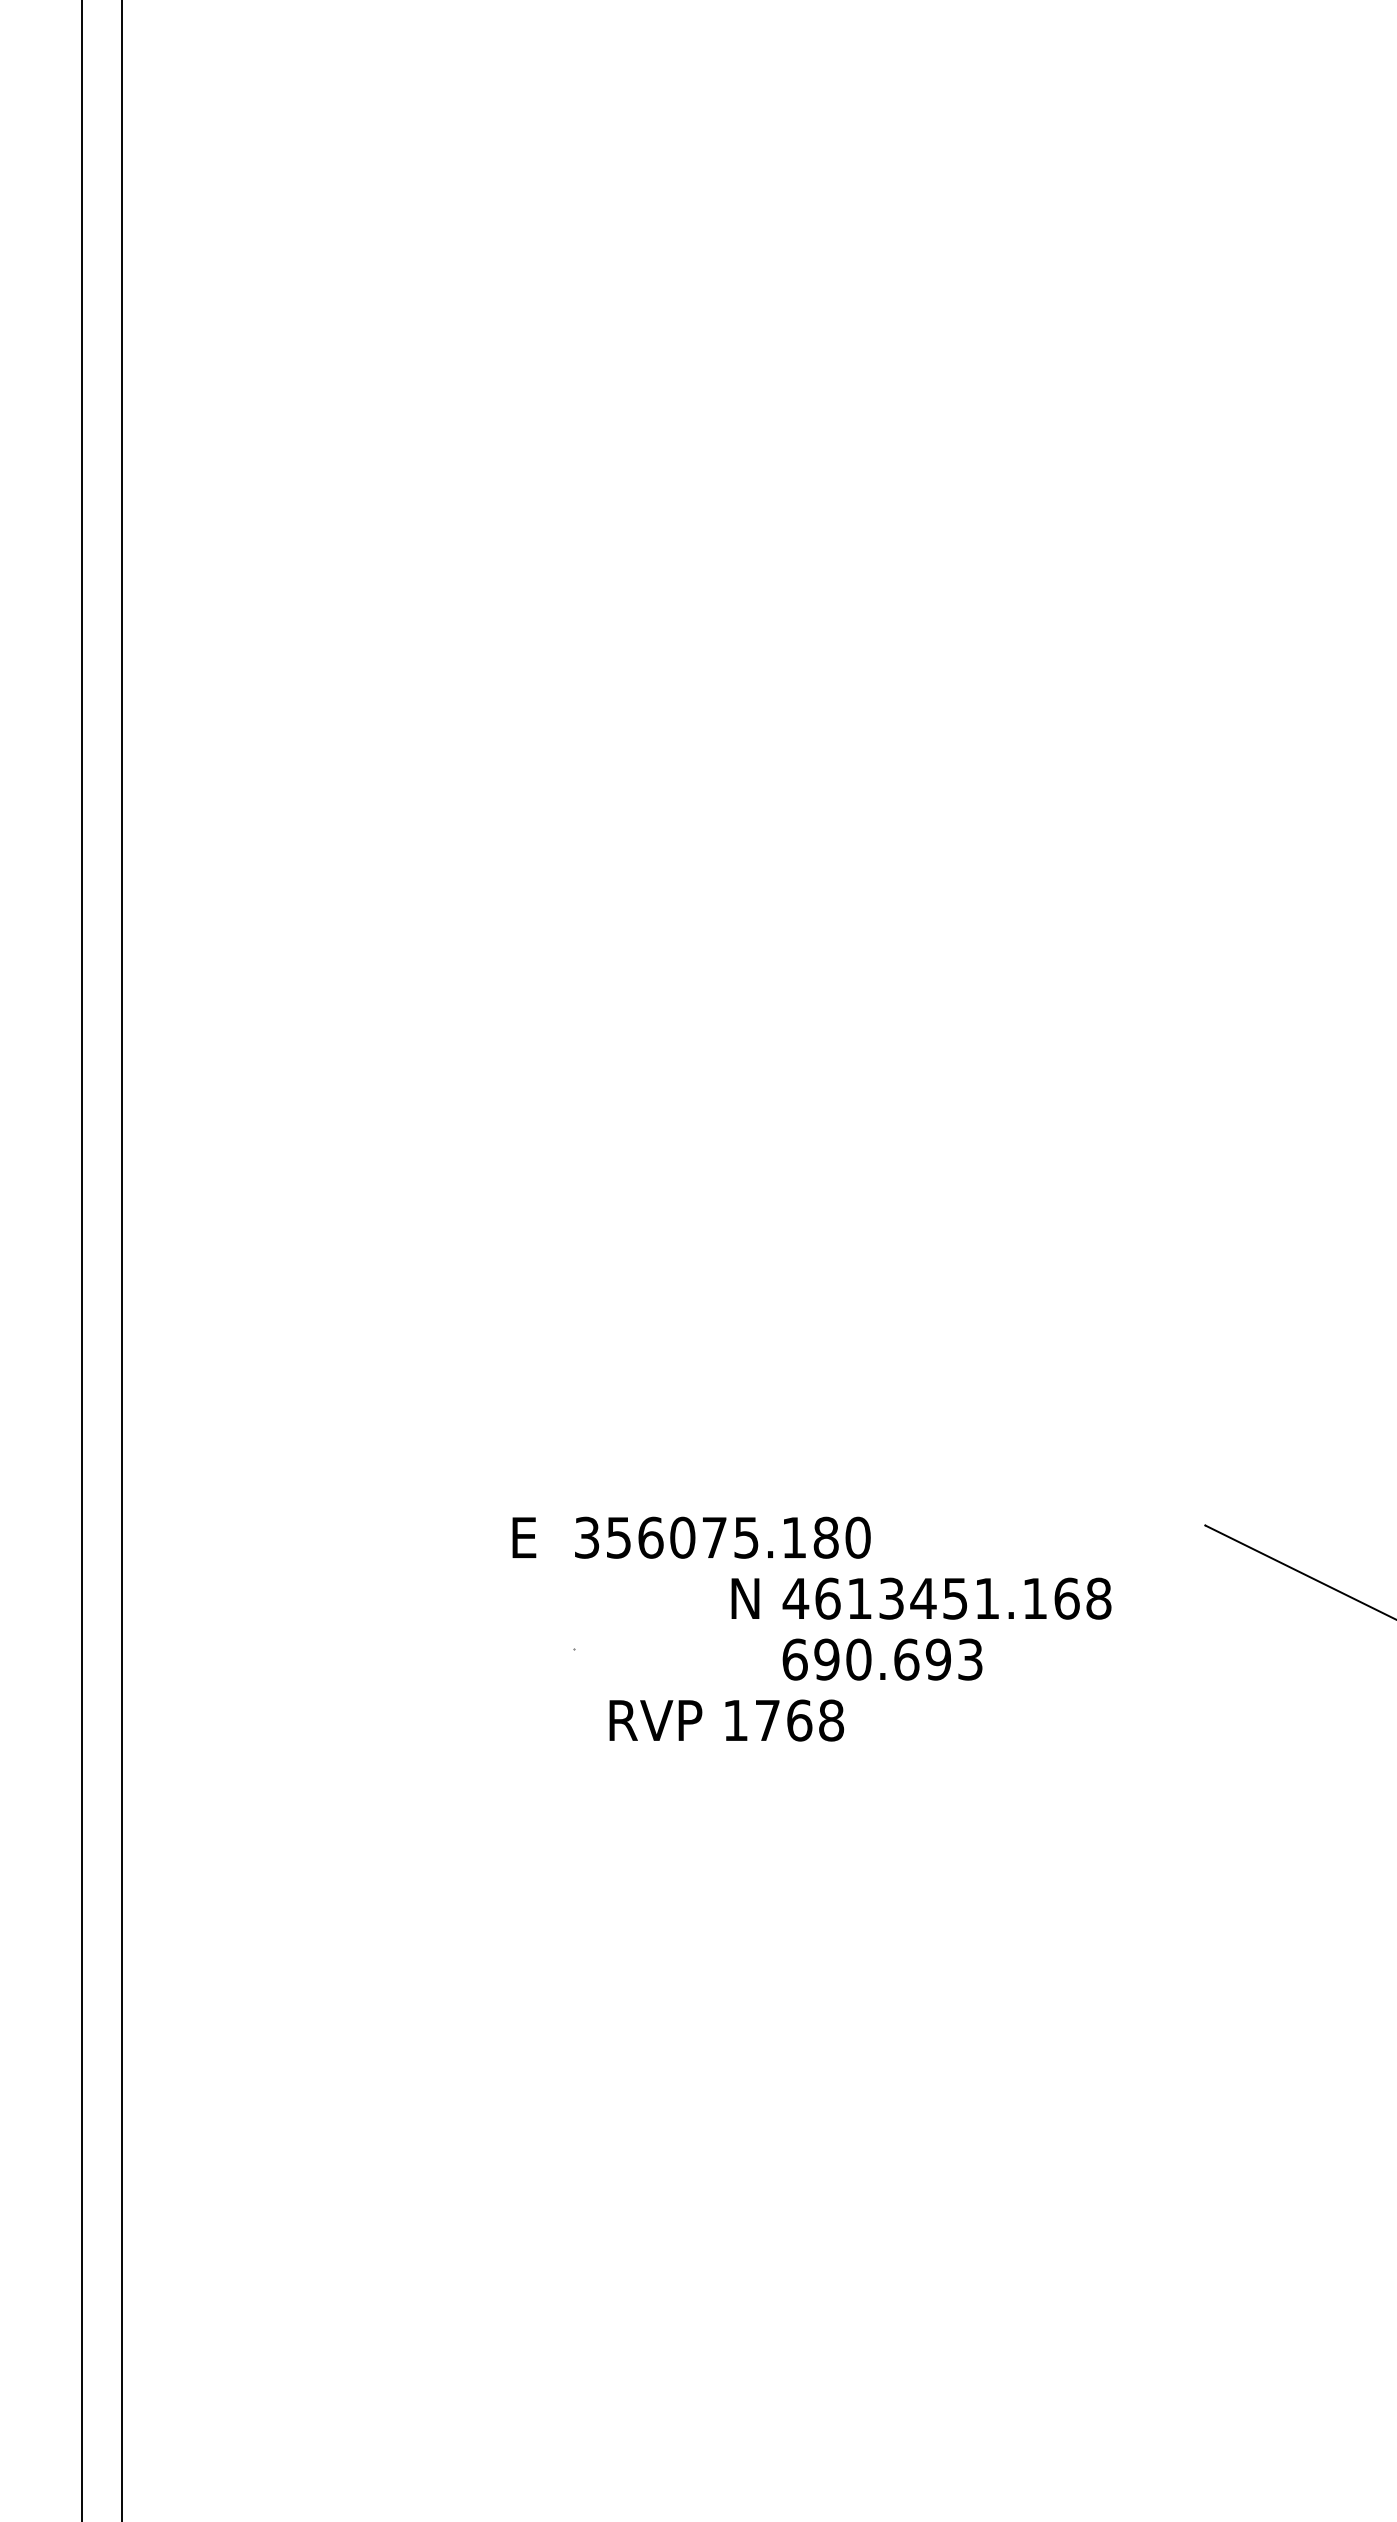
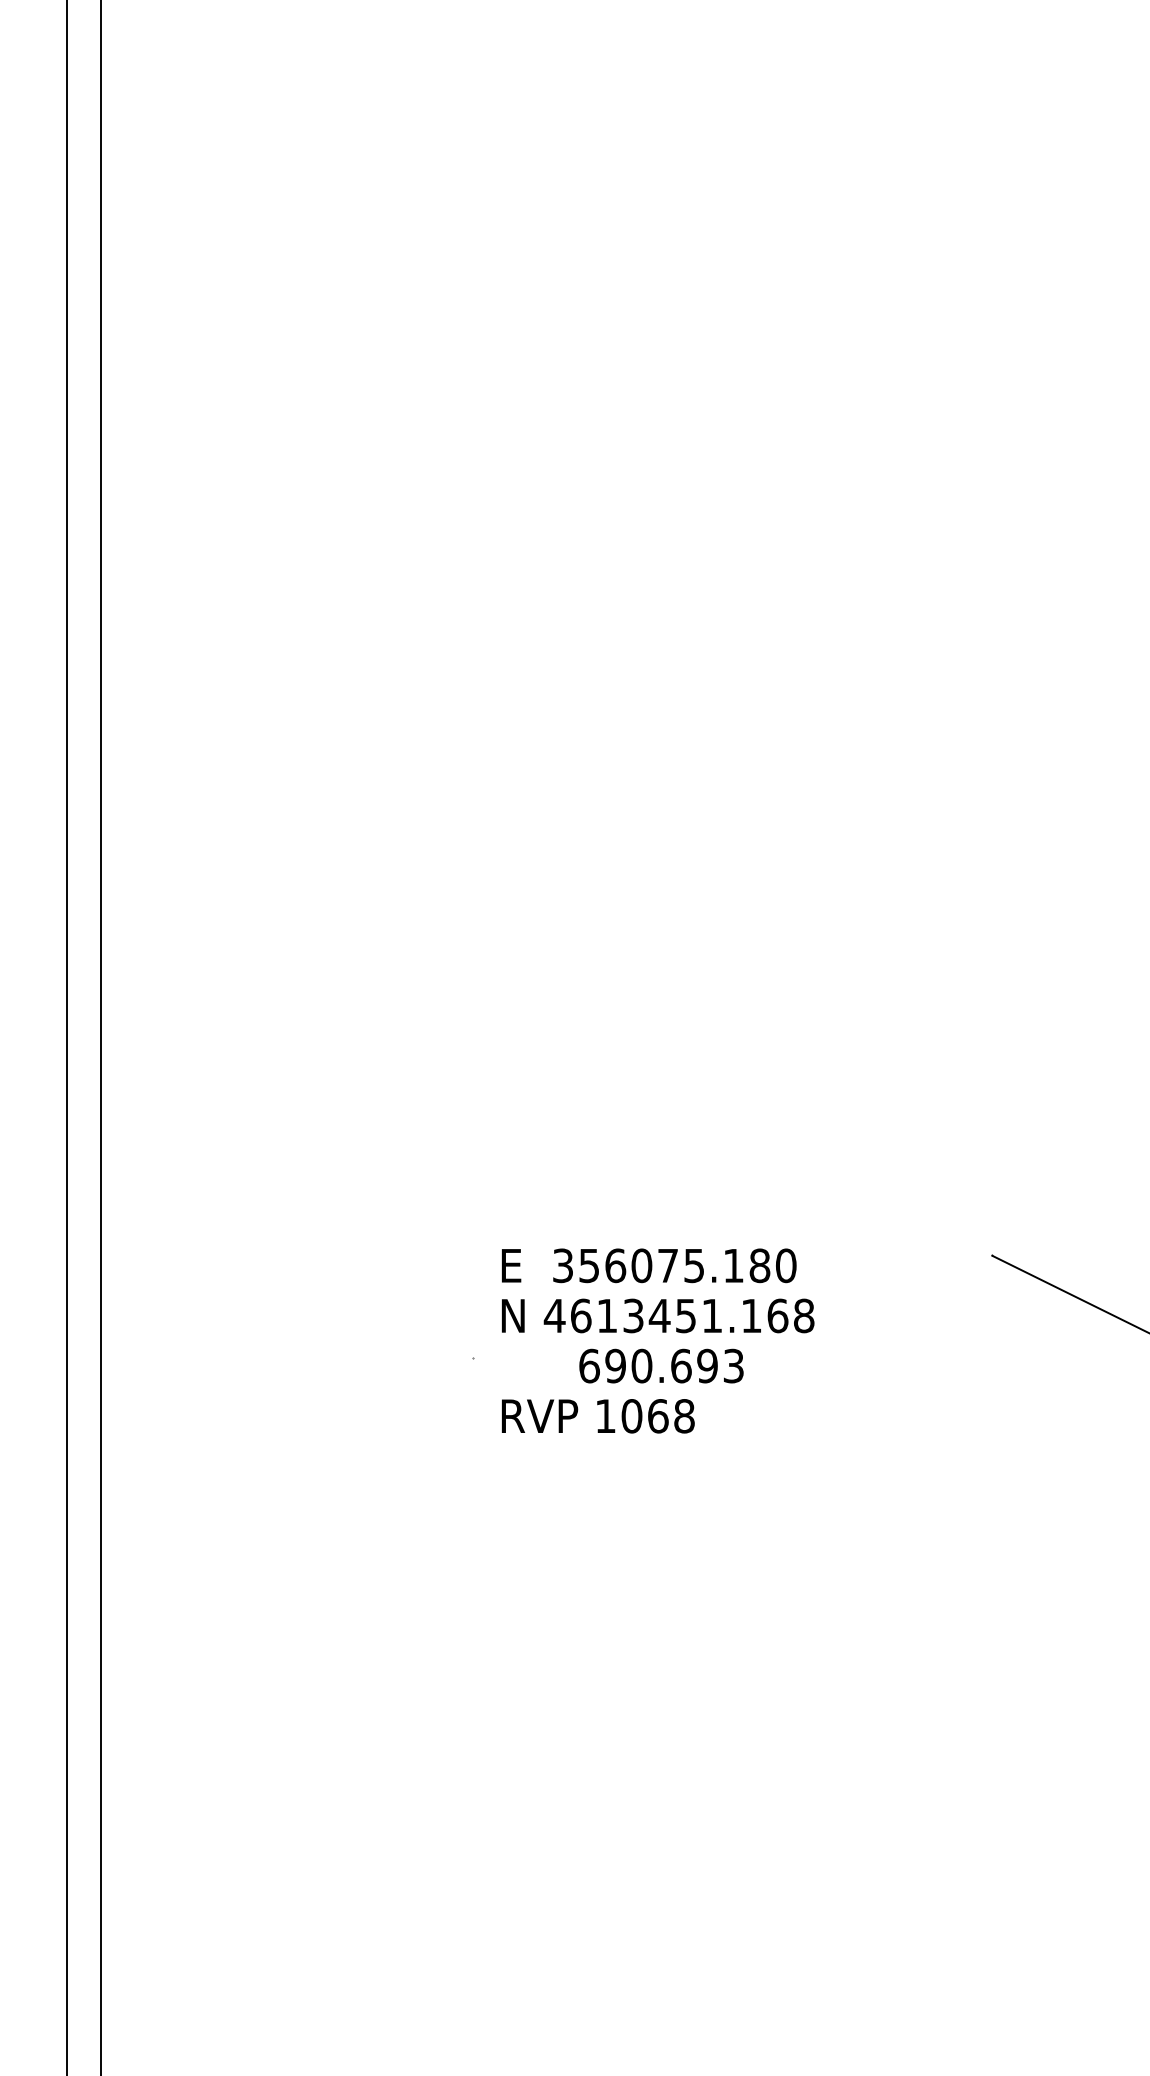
text: (691, 1537) -> (649, 1265), moved
text: (921, 1598) -> (658, 1315), moved
text: (882, 1659) -> (661, 1366), moved
text: (767, 1720) -> (631, 1416), 1768 -> 1068

